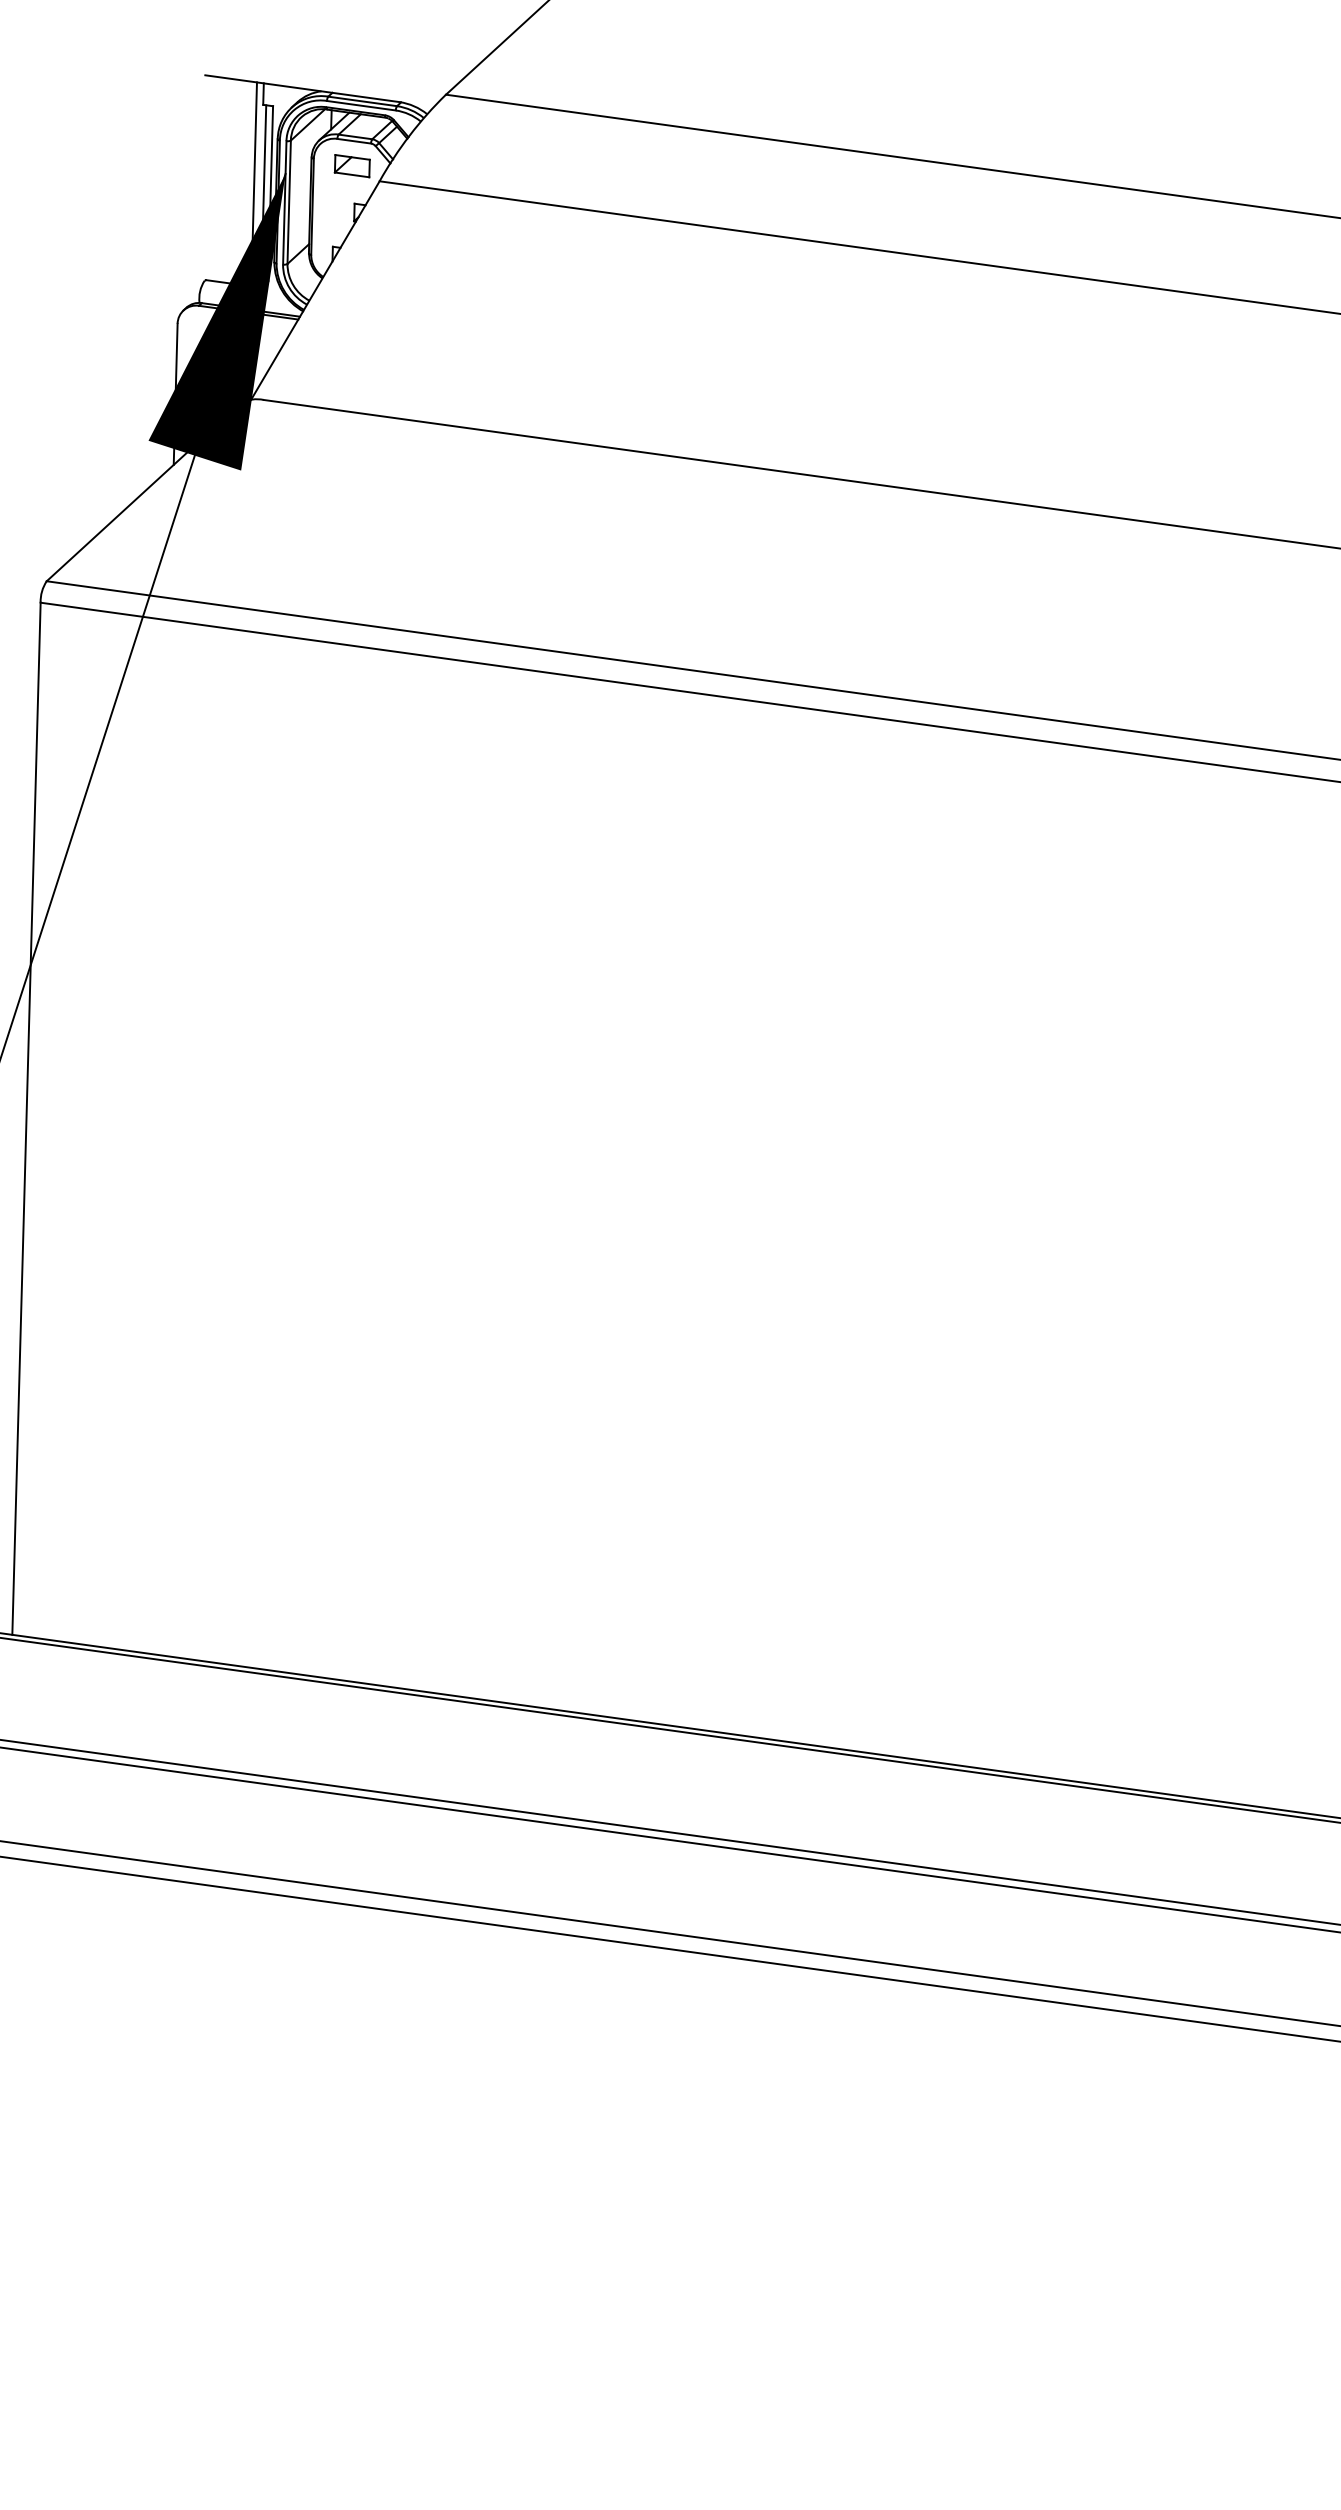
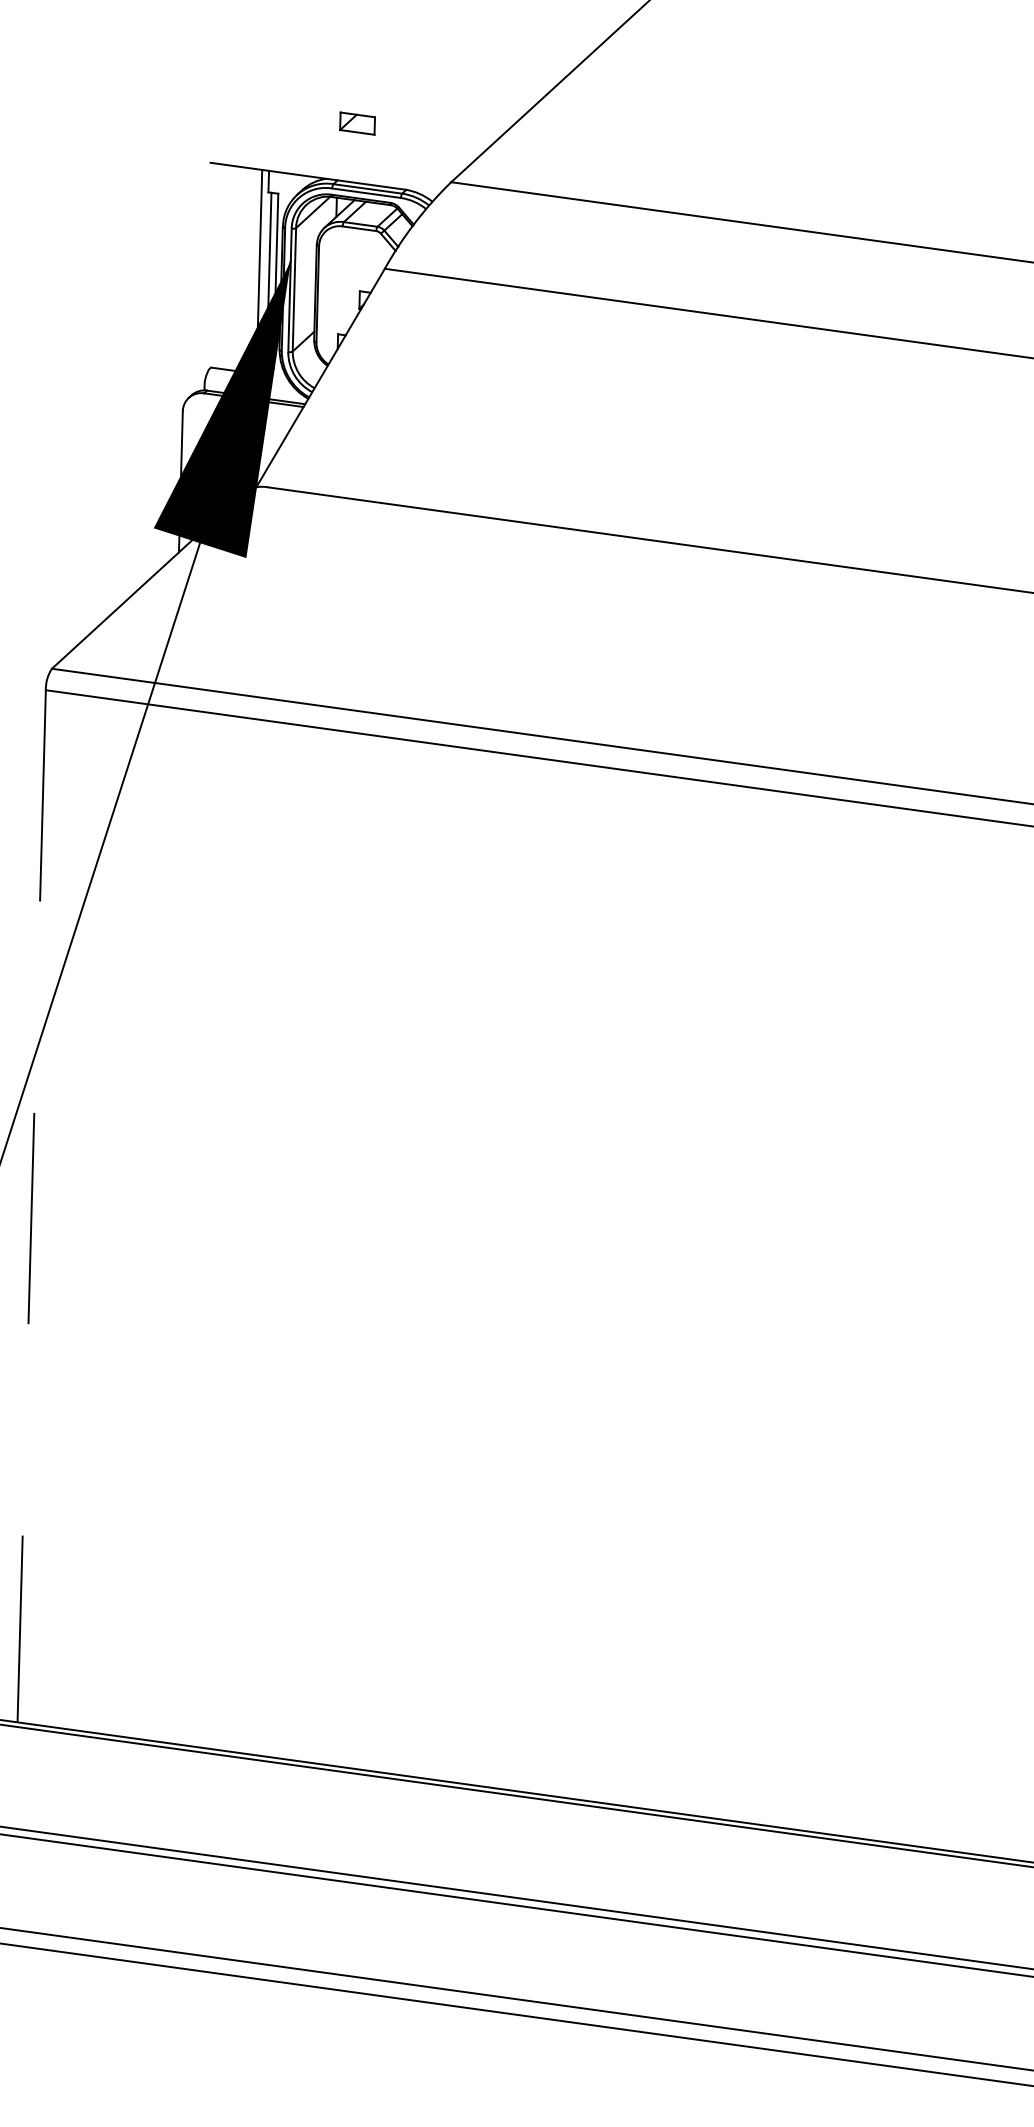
part: (351, 166) -> (356, 124), moved
line: (26, 1119) -> (31, 1207), solid -> dashed

